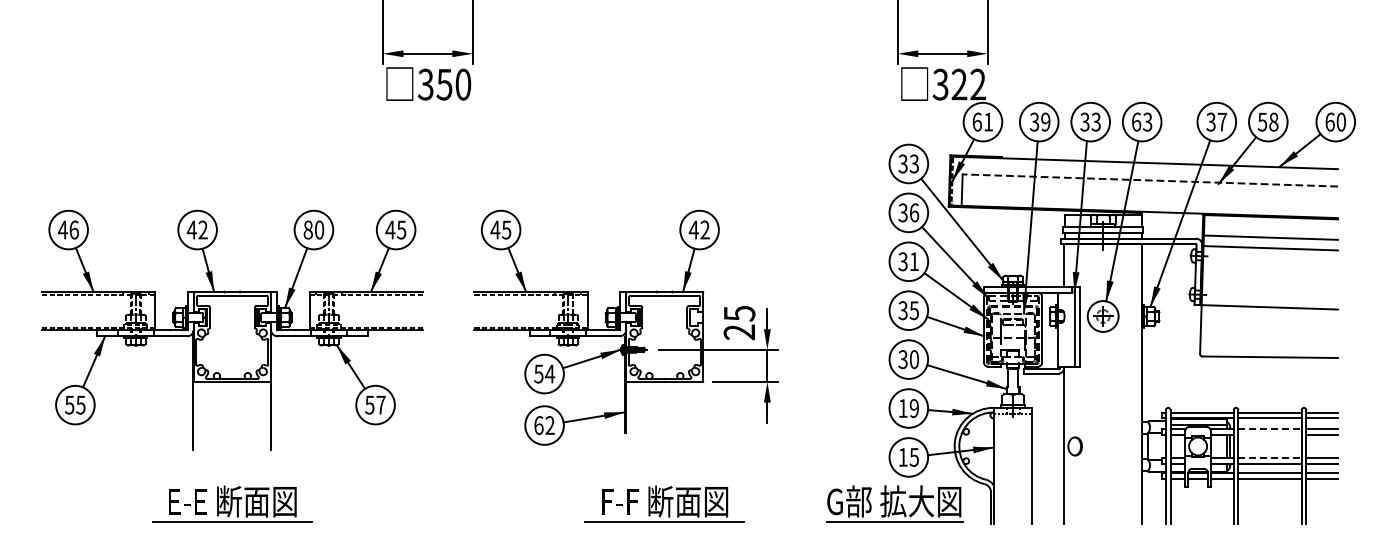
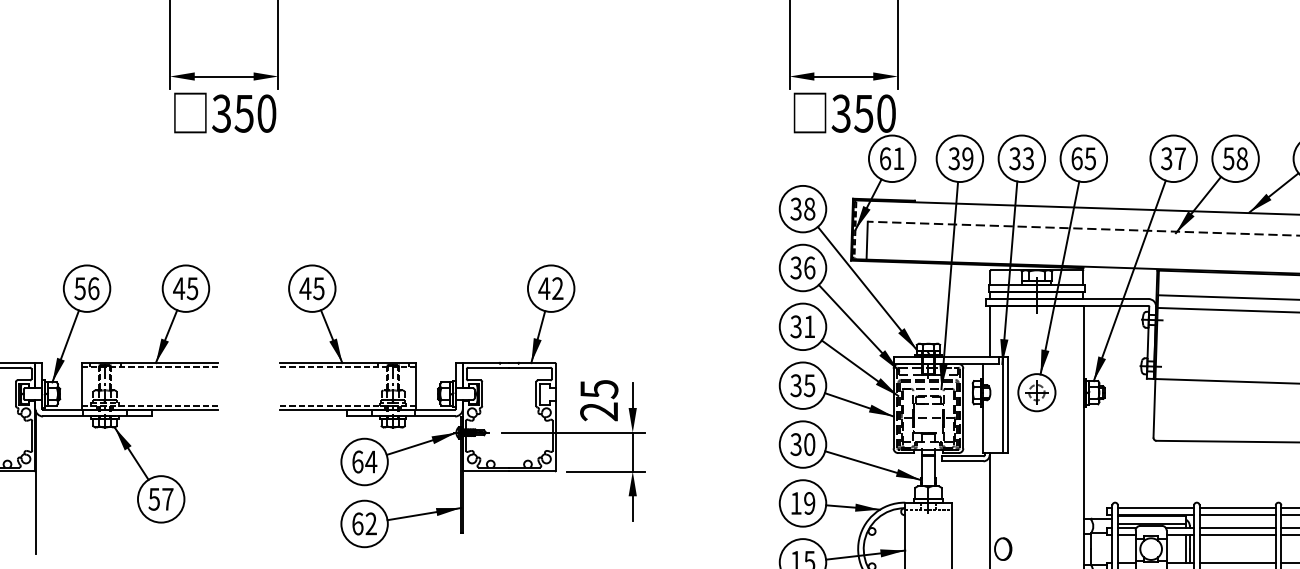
text: (968, 84) -> (874, 113), 322 -> 350
text: (1147, 121) -> (1090, 158), 63 -> 65
text: (914, 163) -> (809, 208), 33 -> 38
text: (313, 229) -> (86, 288), 80 -> 56
text: (538, 373) -> (357, 461), 54 -> 64
line: (1270, 428) -> (1238, 527), dashed -> solid
line: (1269, 434) -> (1237, 534), added
line: (1270, 458) -> (1238, 563), dashed -> solid

